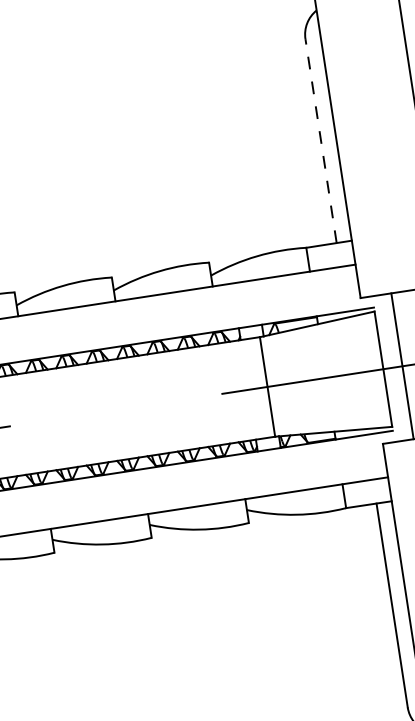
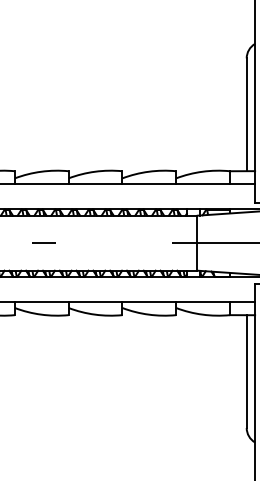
line: (320, 140) -> (246, 114), dashed -> solid

